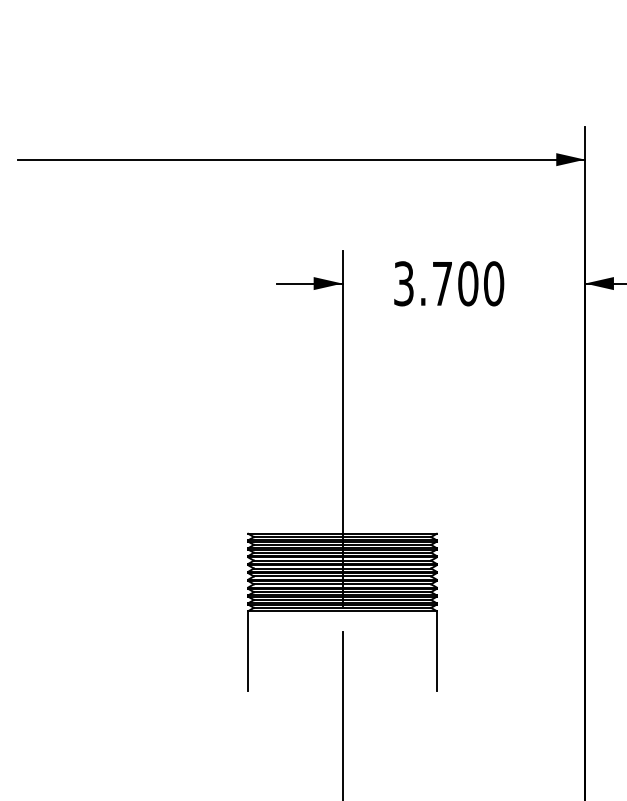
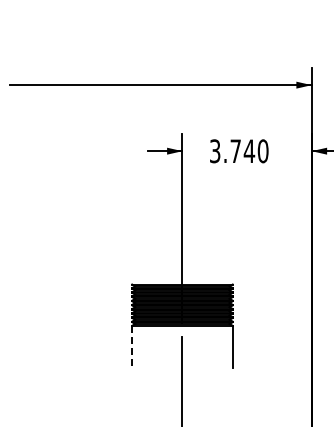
text: (468, 284) -> (249, 151), 3.700 -> 3.740
line: (248, 651) -> (132, 347), solid -> dashed

